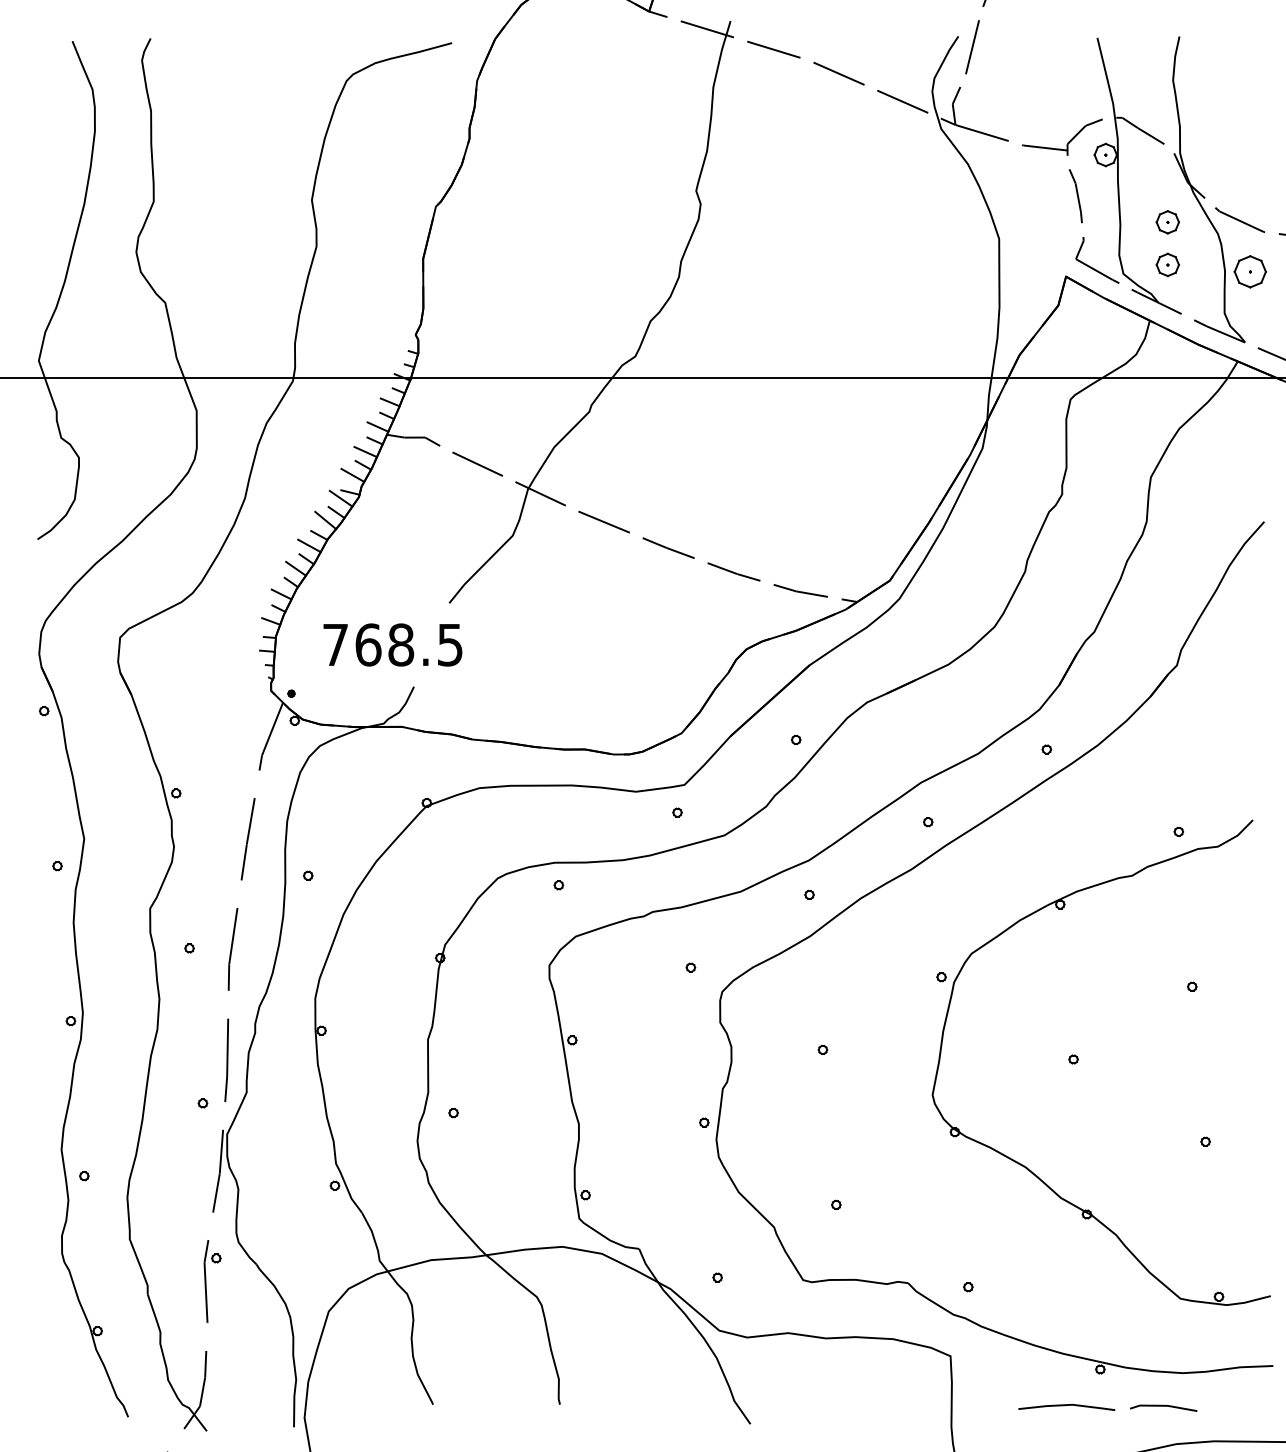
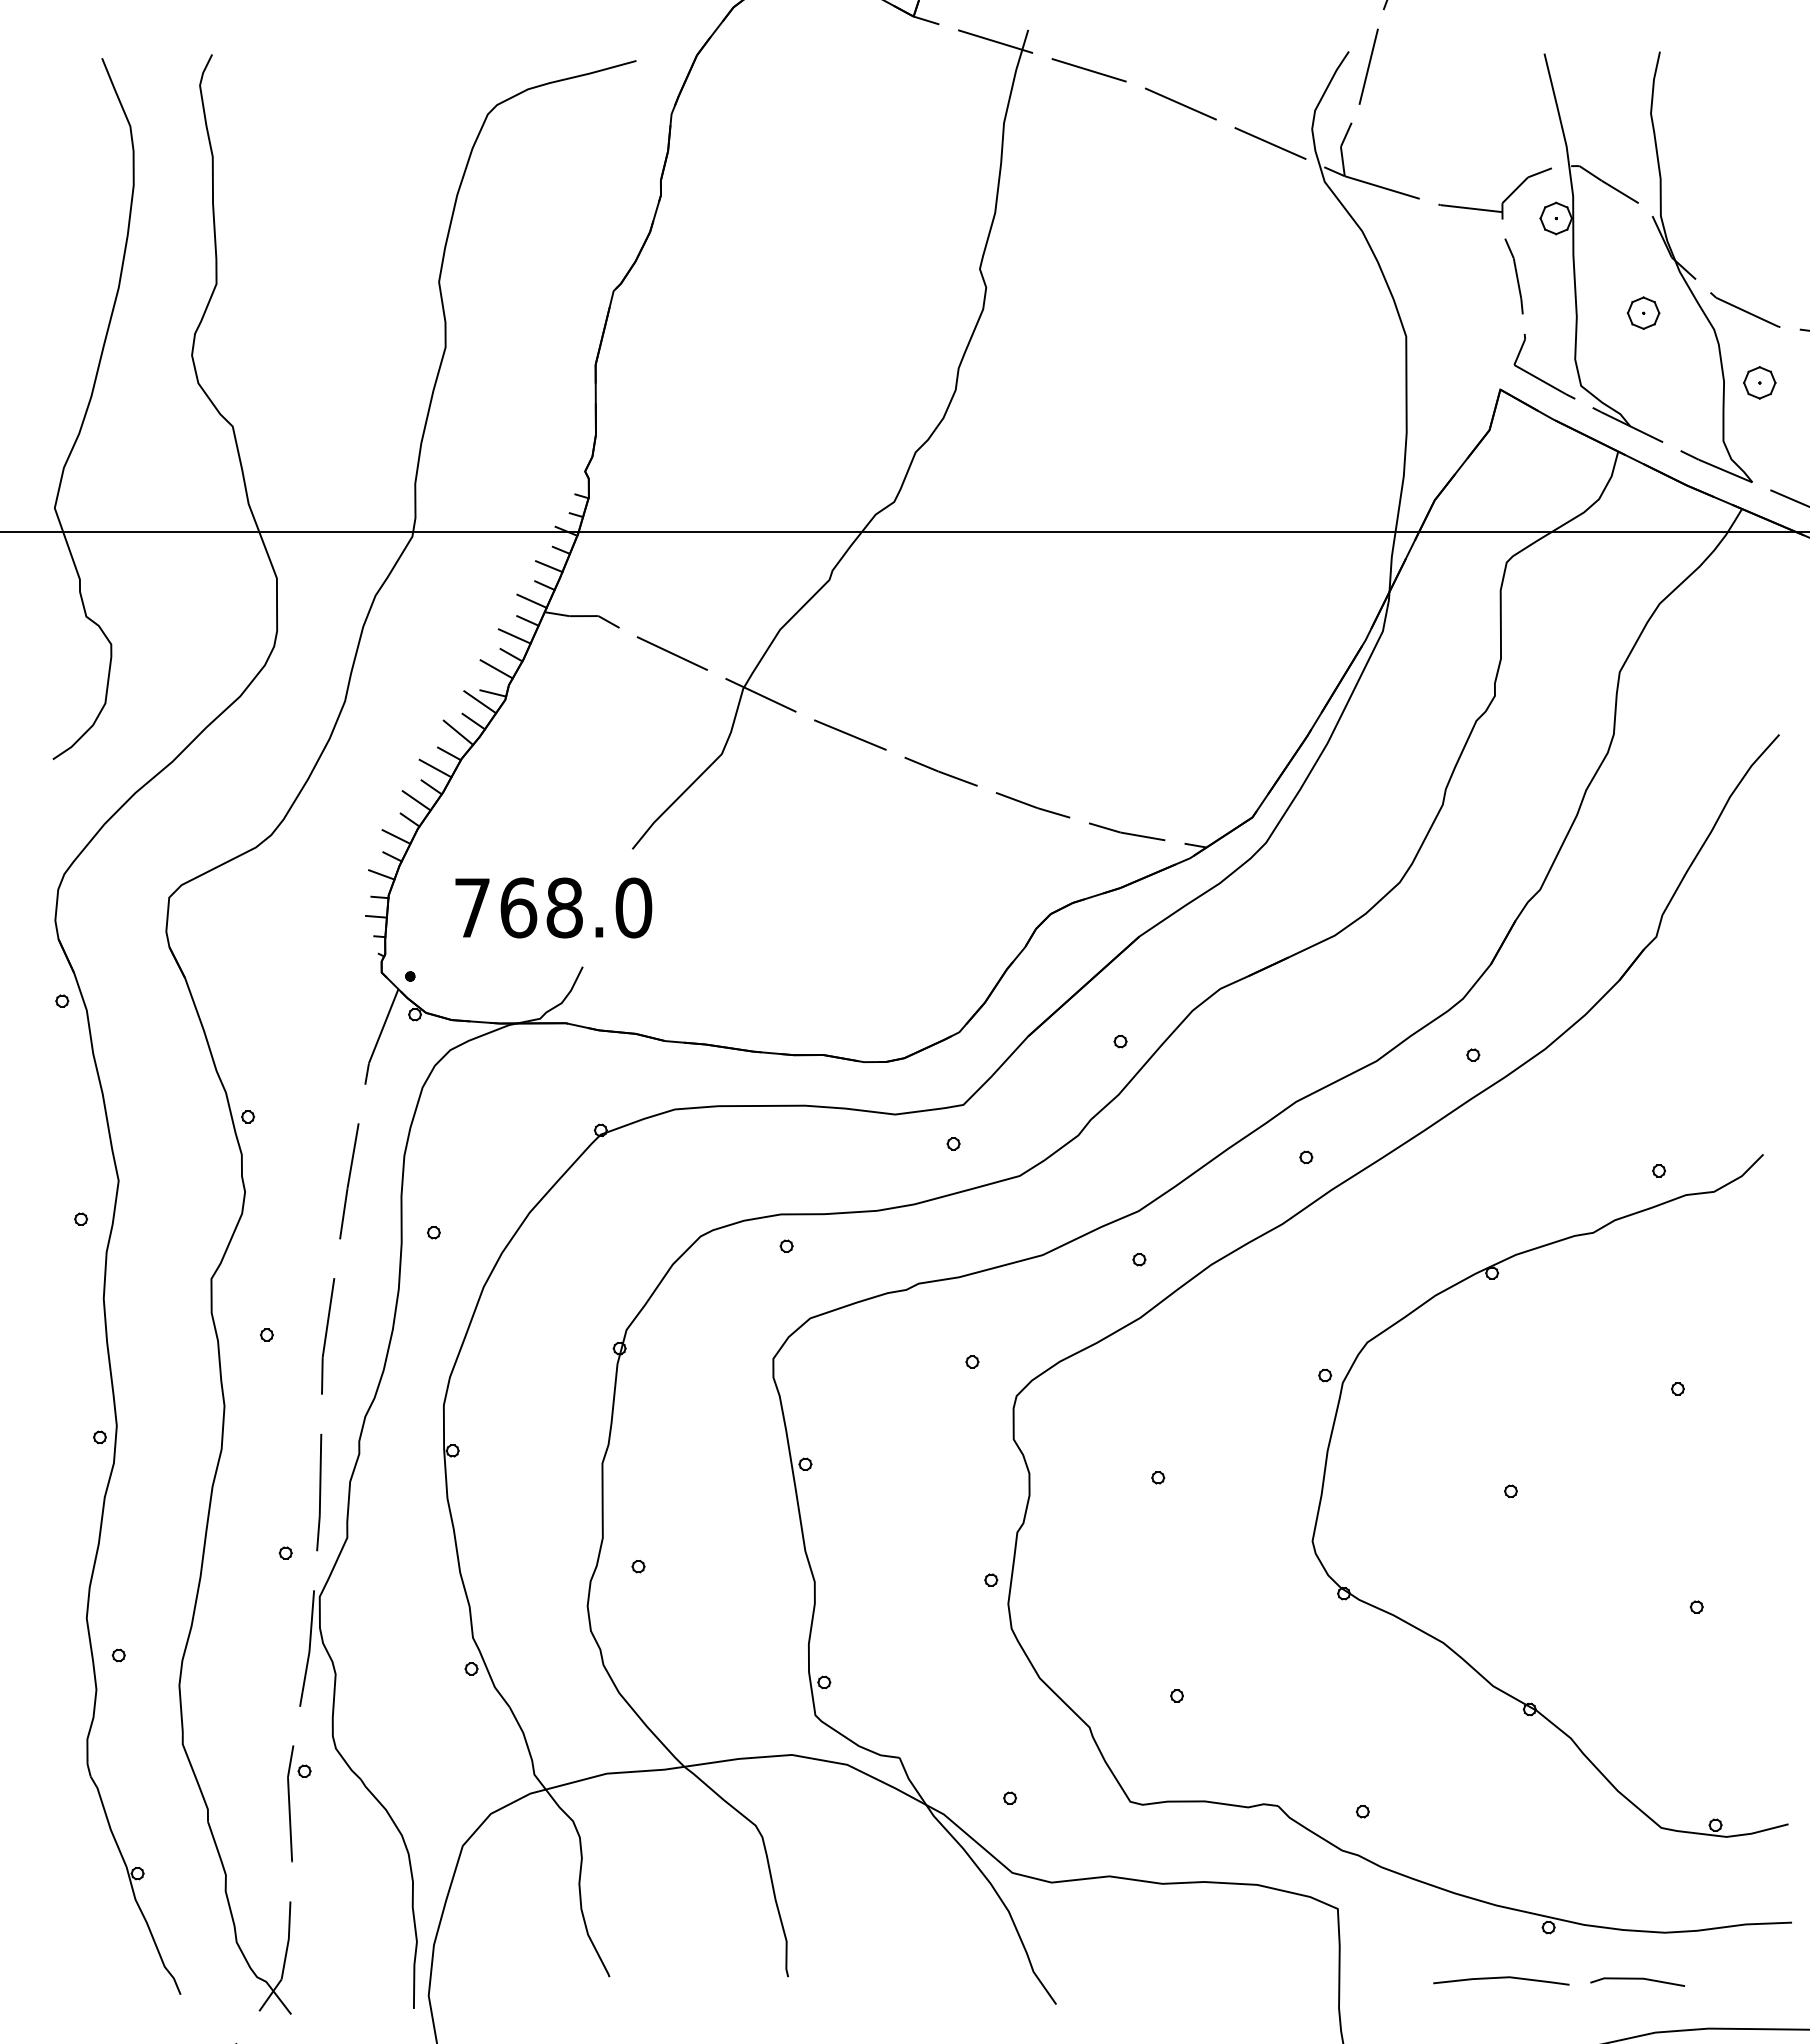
part: (1167, 264) -> (1643, 372), removed
part: (1250, 271) -> (1759, 382), size x0.71
text: (450, 644) -> (633, 907), 768.5 -> 768.0

